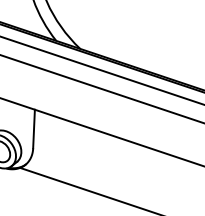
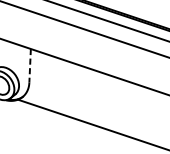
line: (34, 129) -> (30, 66), solid -> dashed

